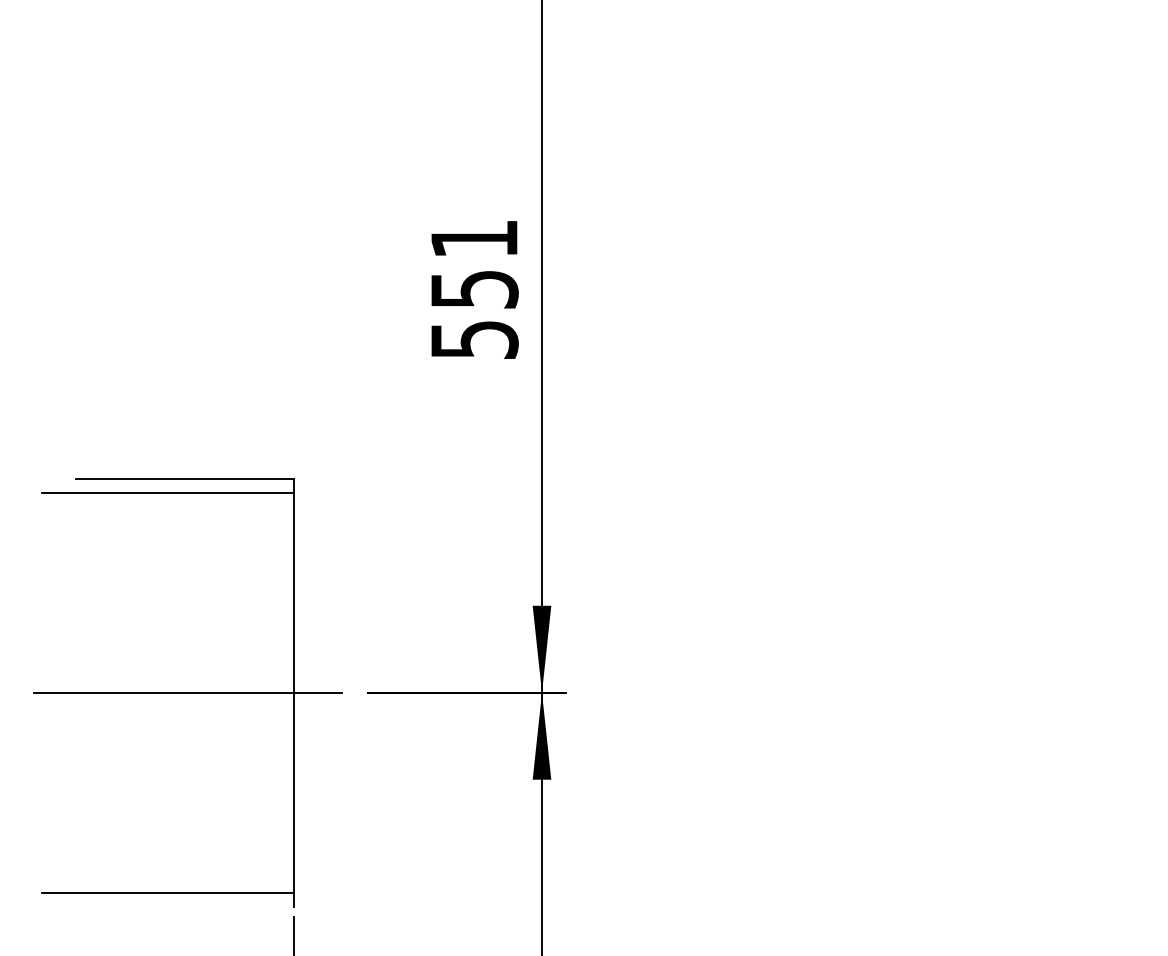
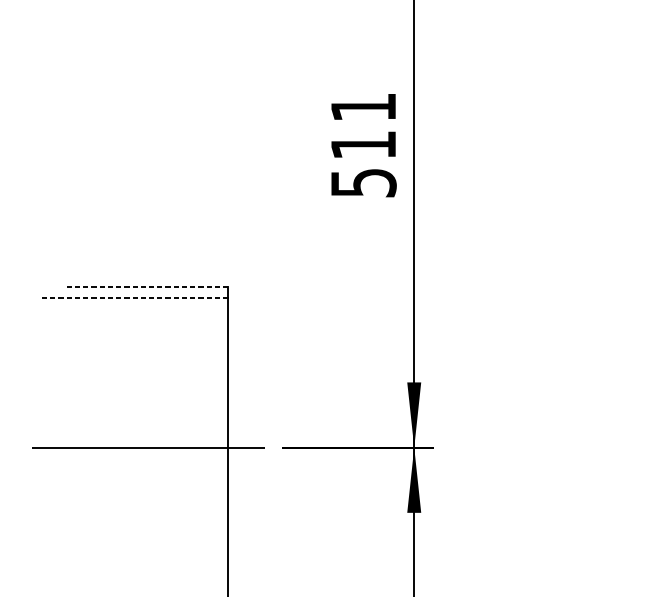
text: (474, 289) -> (363, 145), 551 -> 511
line: (185, 478) -> (146, 286), solid -> dashed
line: (167, 492) -> (133, 297), solid -> dashed

